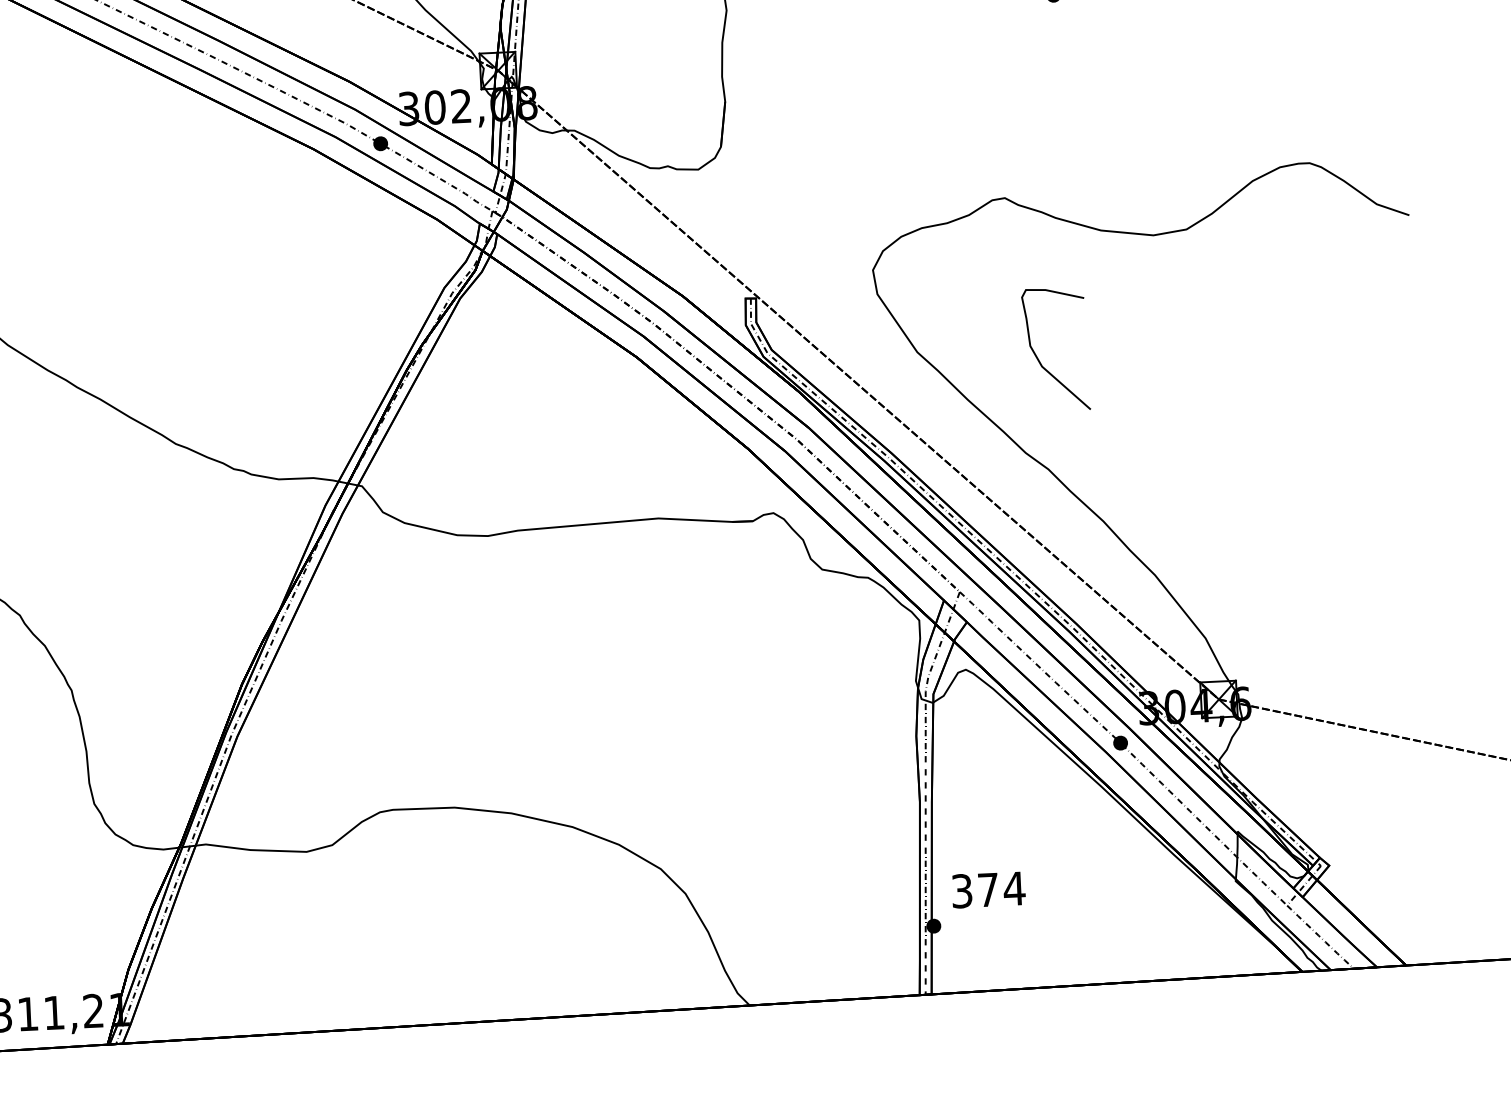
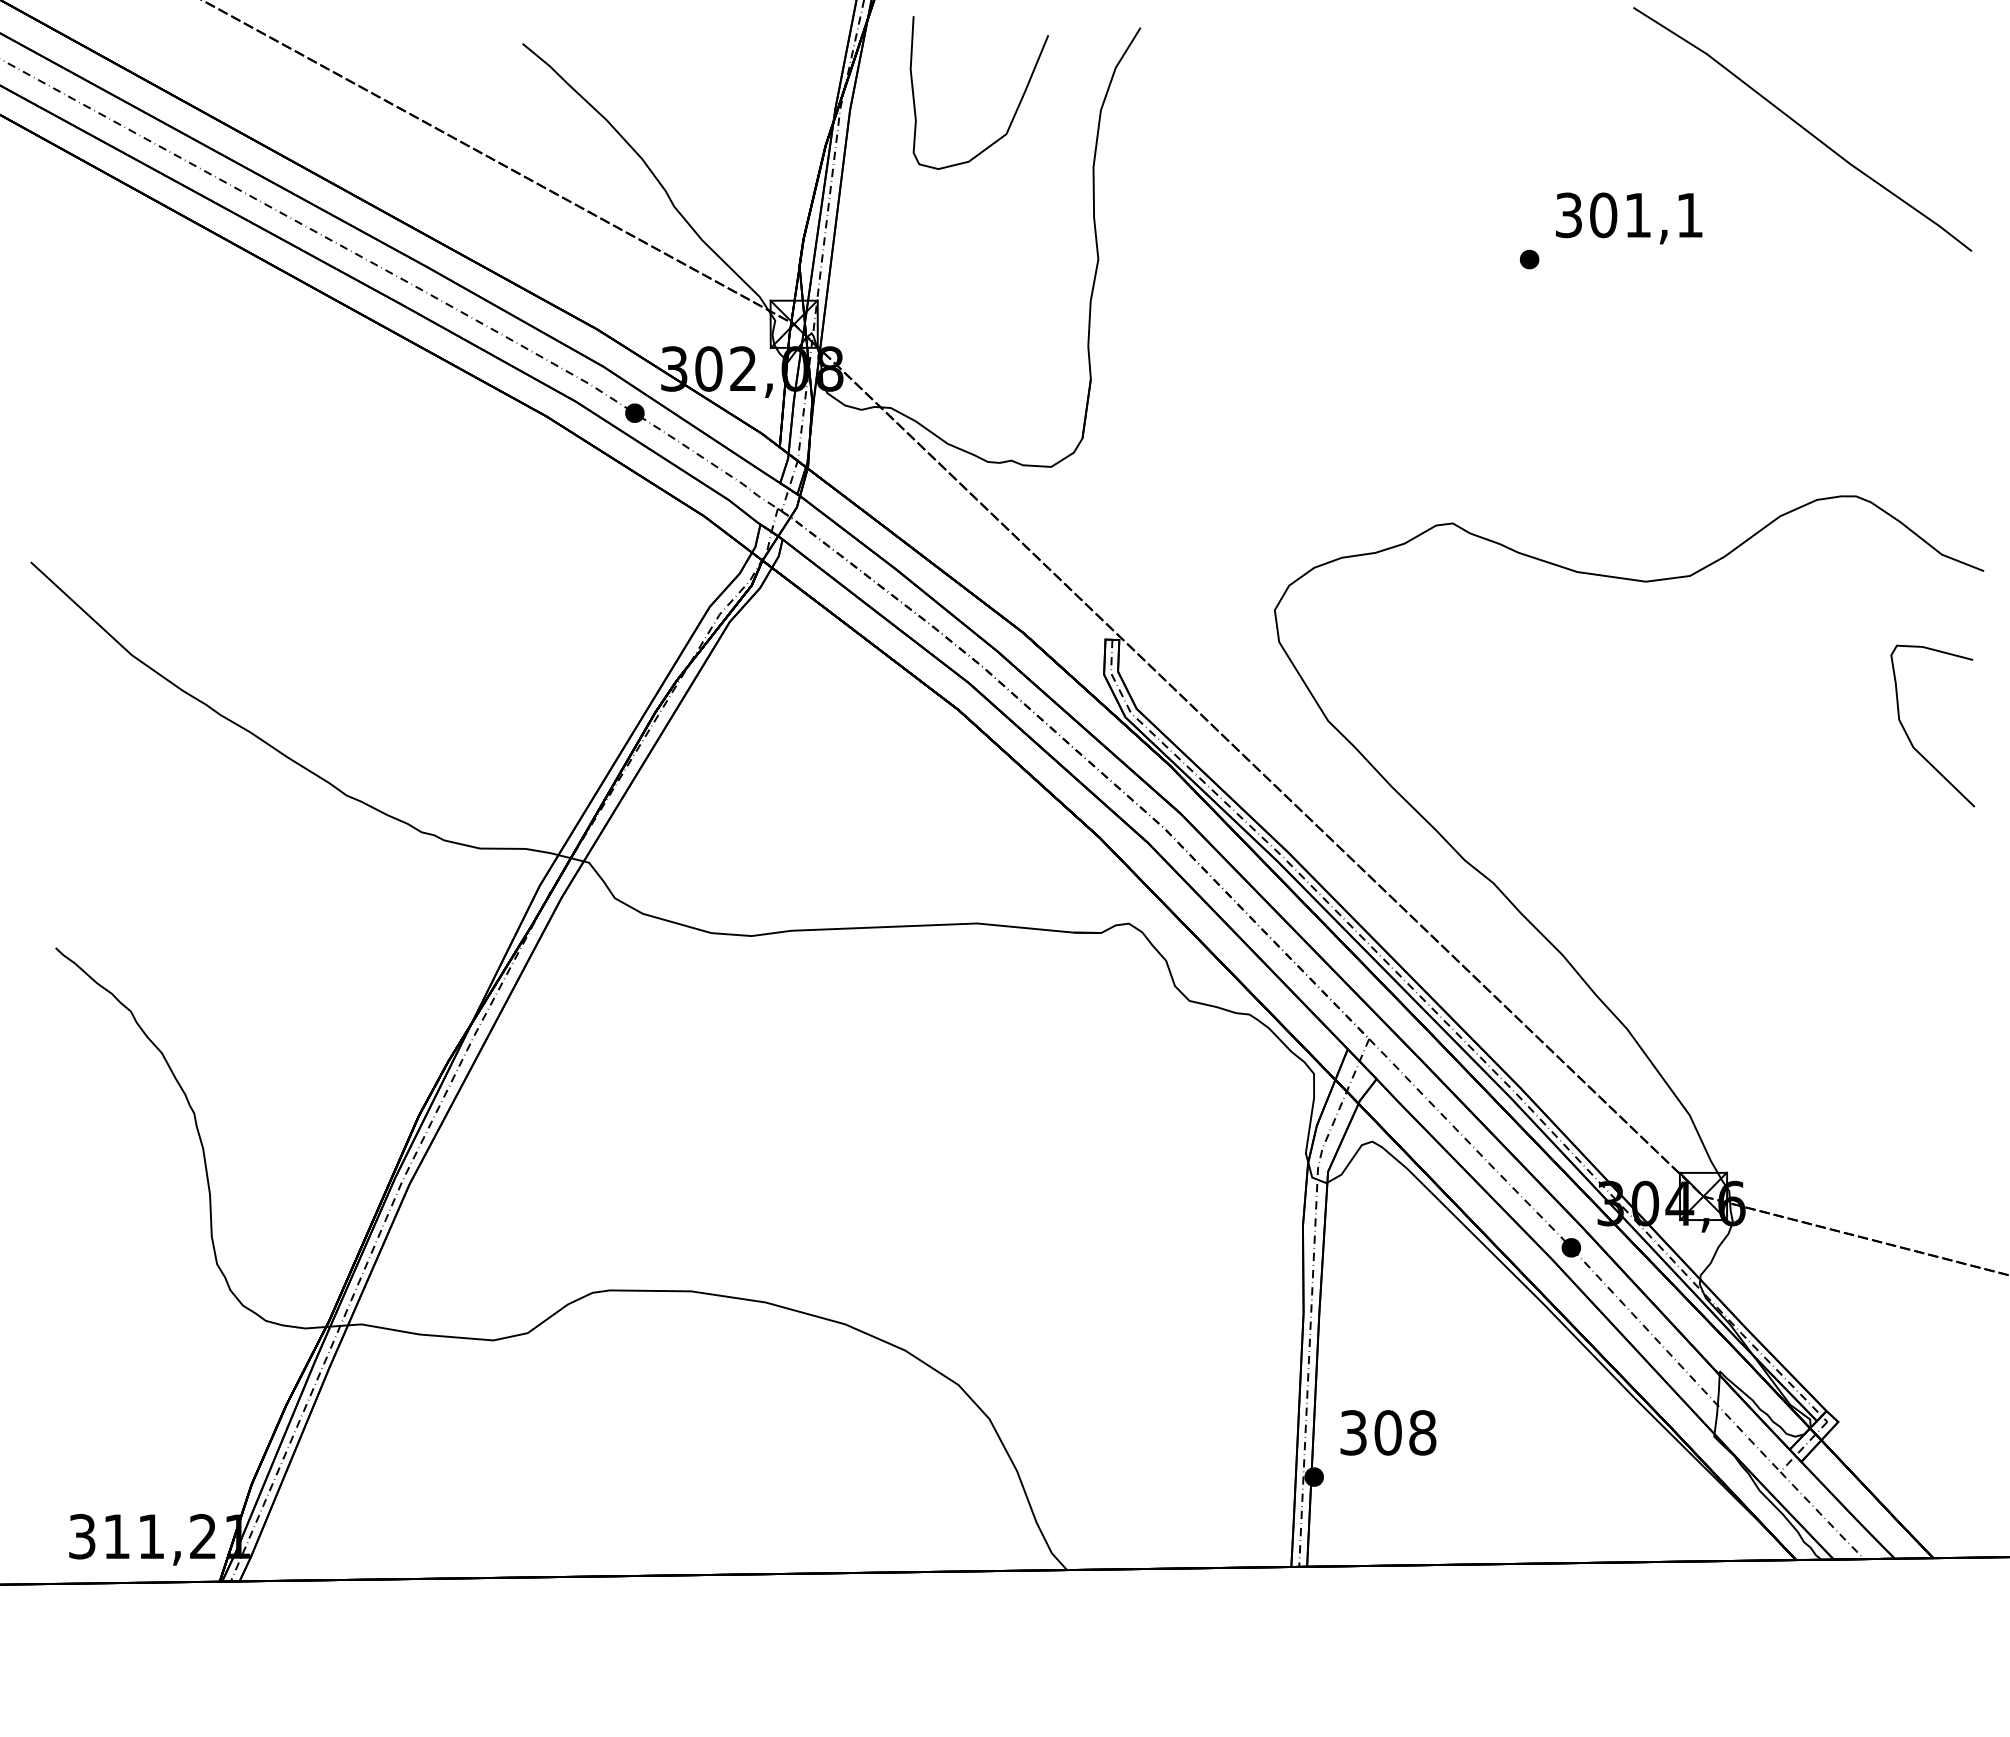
curve: (1038, 359) -> (1909, 737), moved
text: (1001, 889) -> (1405, 1432), 374 -> 308

